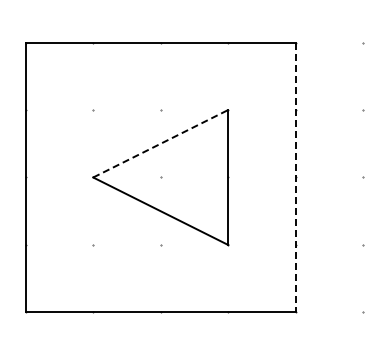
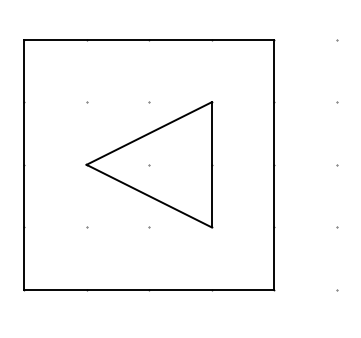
line: (161, 143) -> (149, 133), dashed -> solid
line: (295, 177) -> (274, 164), dashed -> solid

